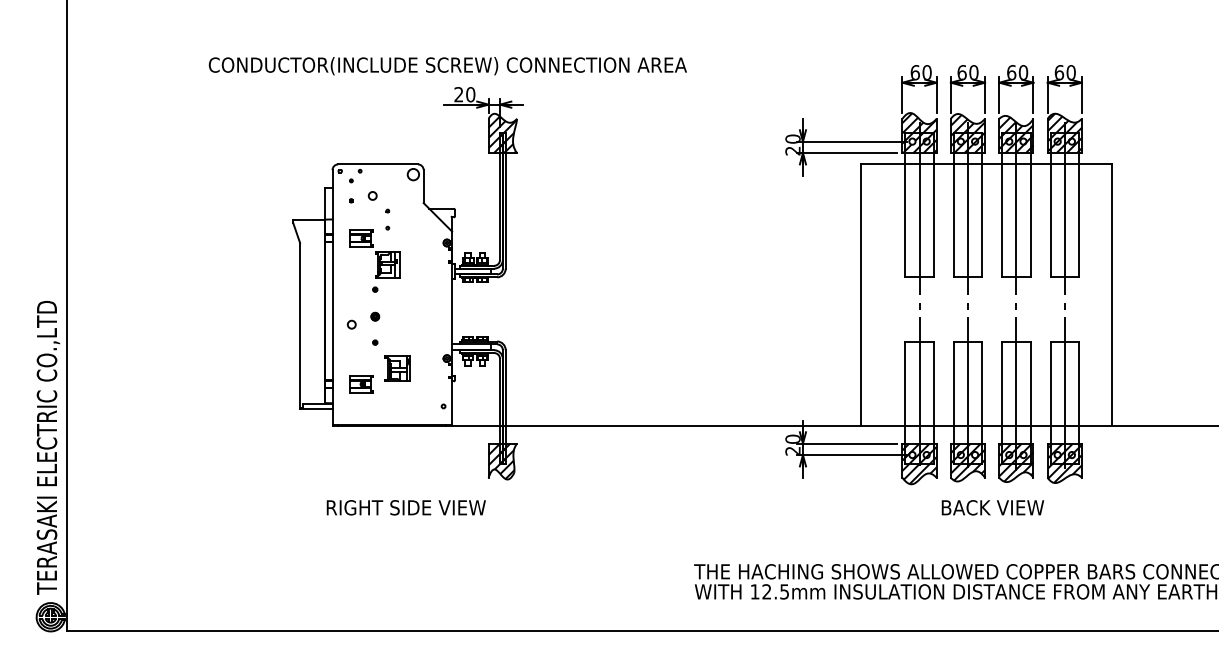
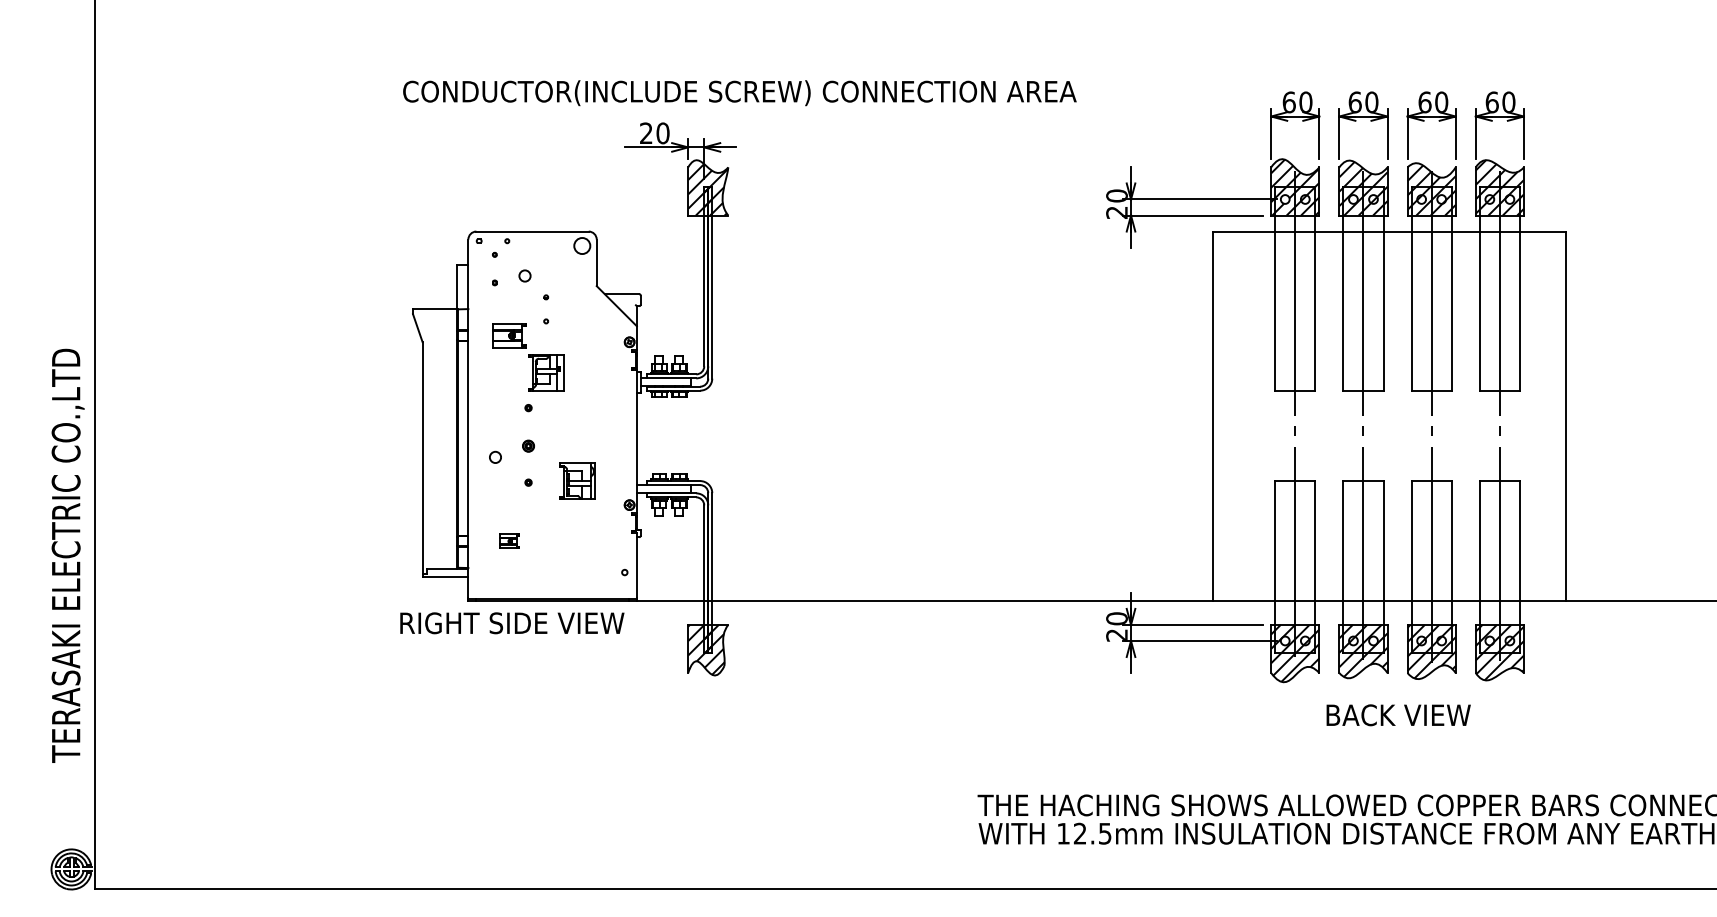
text: (447, 66) -> (739, 93), moved
part: (397, 368) -> (577, 480), moved
part: (361, 384) -> (509, 541), size x0.6
text: (47, 447) -> (67, 555), moved
text: (406, 507) -> (512, 623), moved

